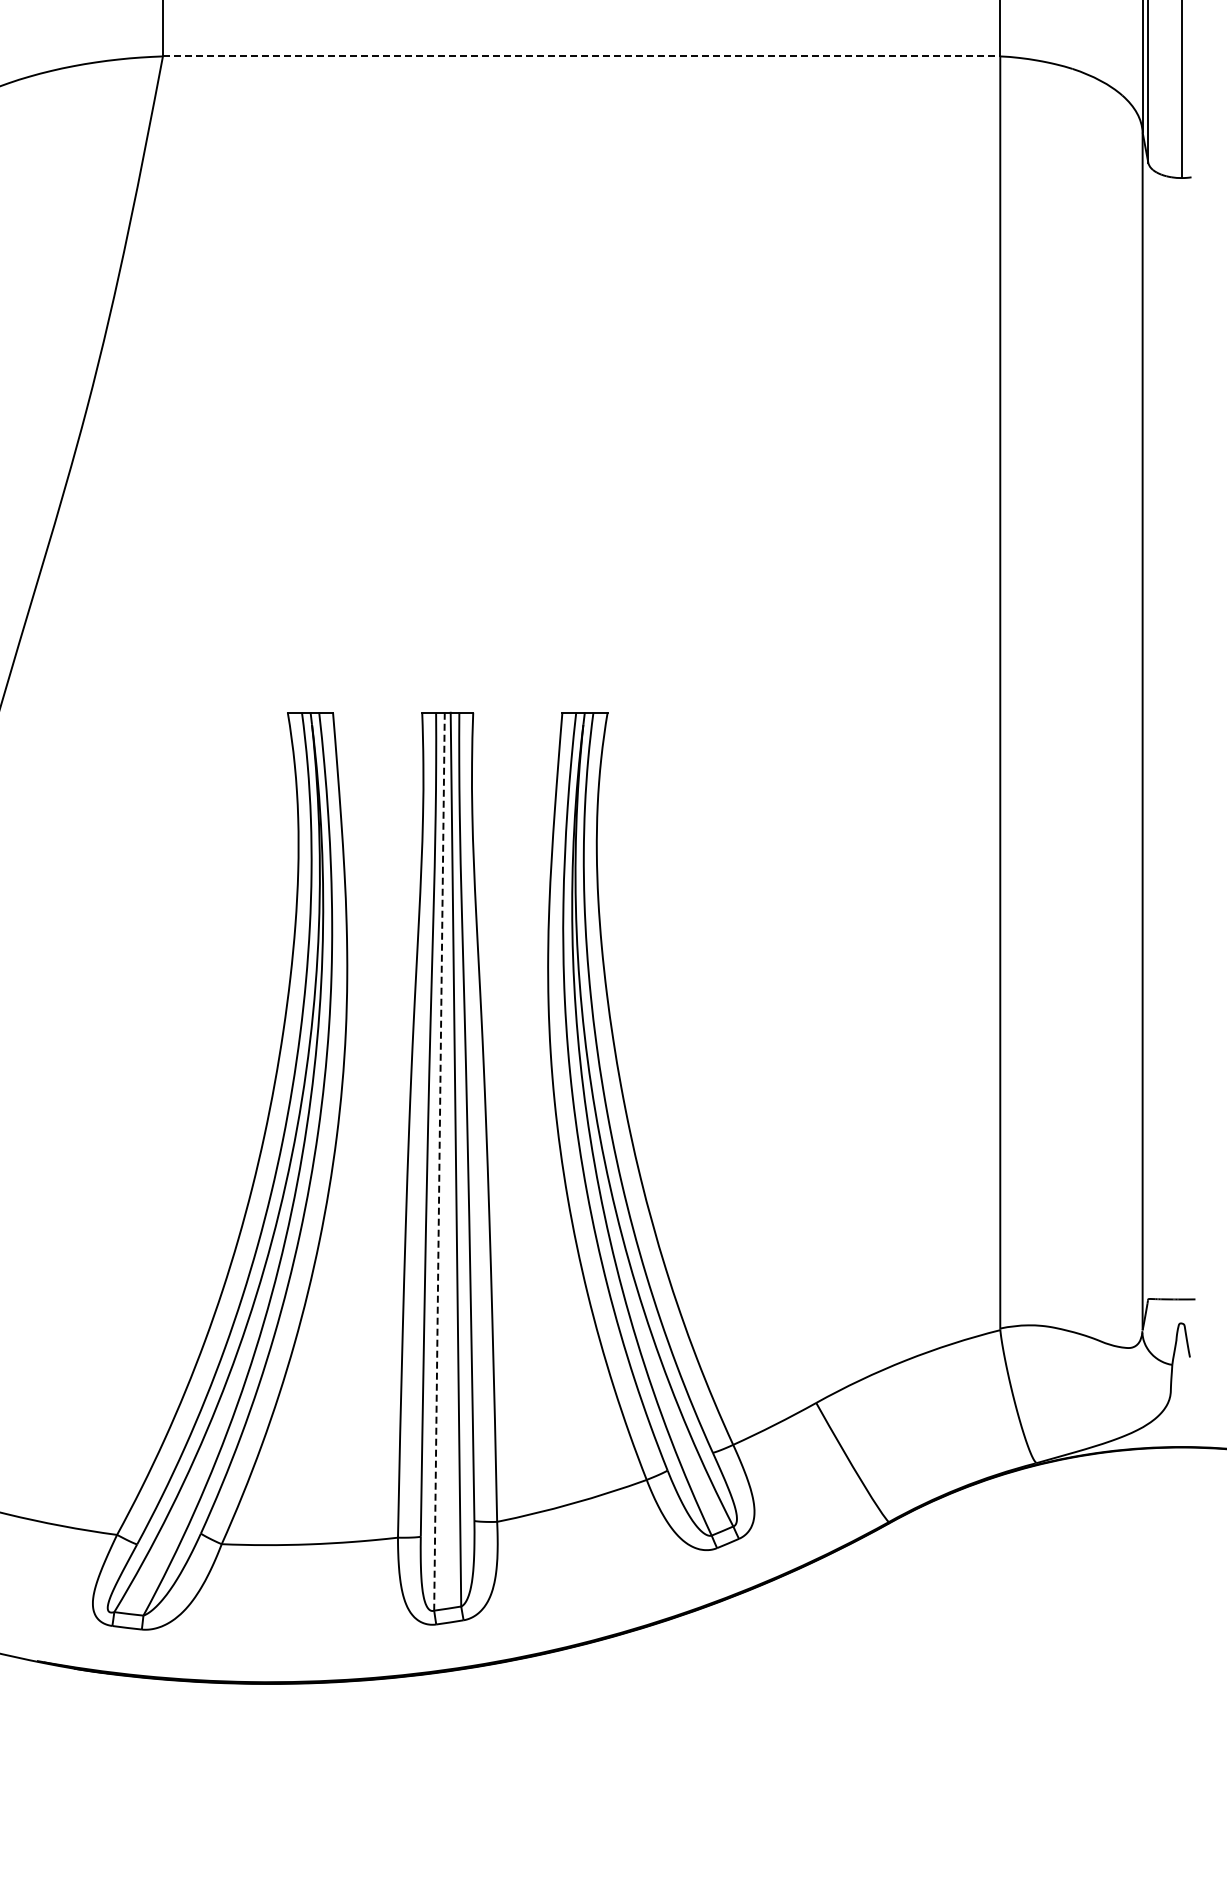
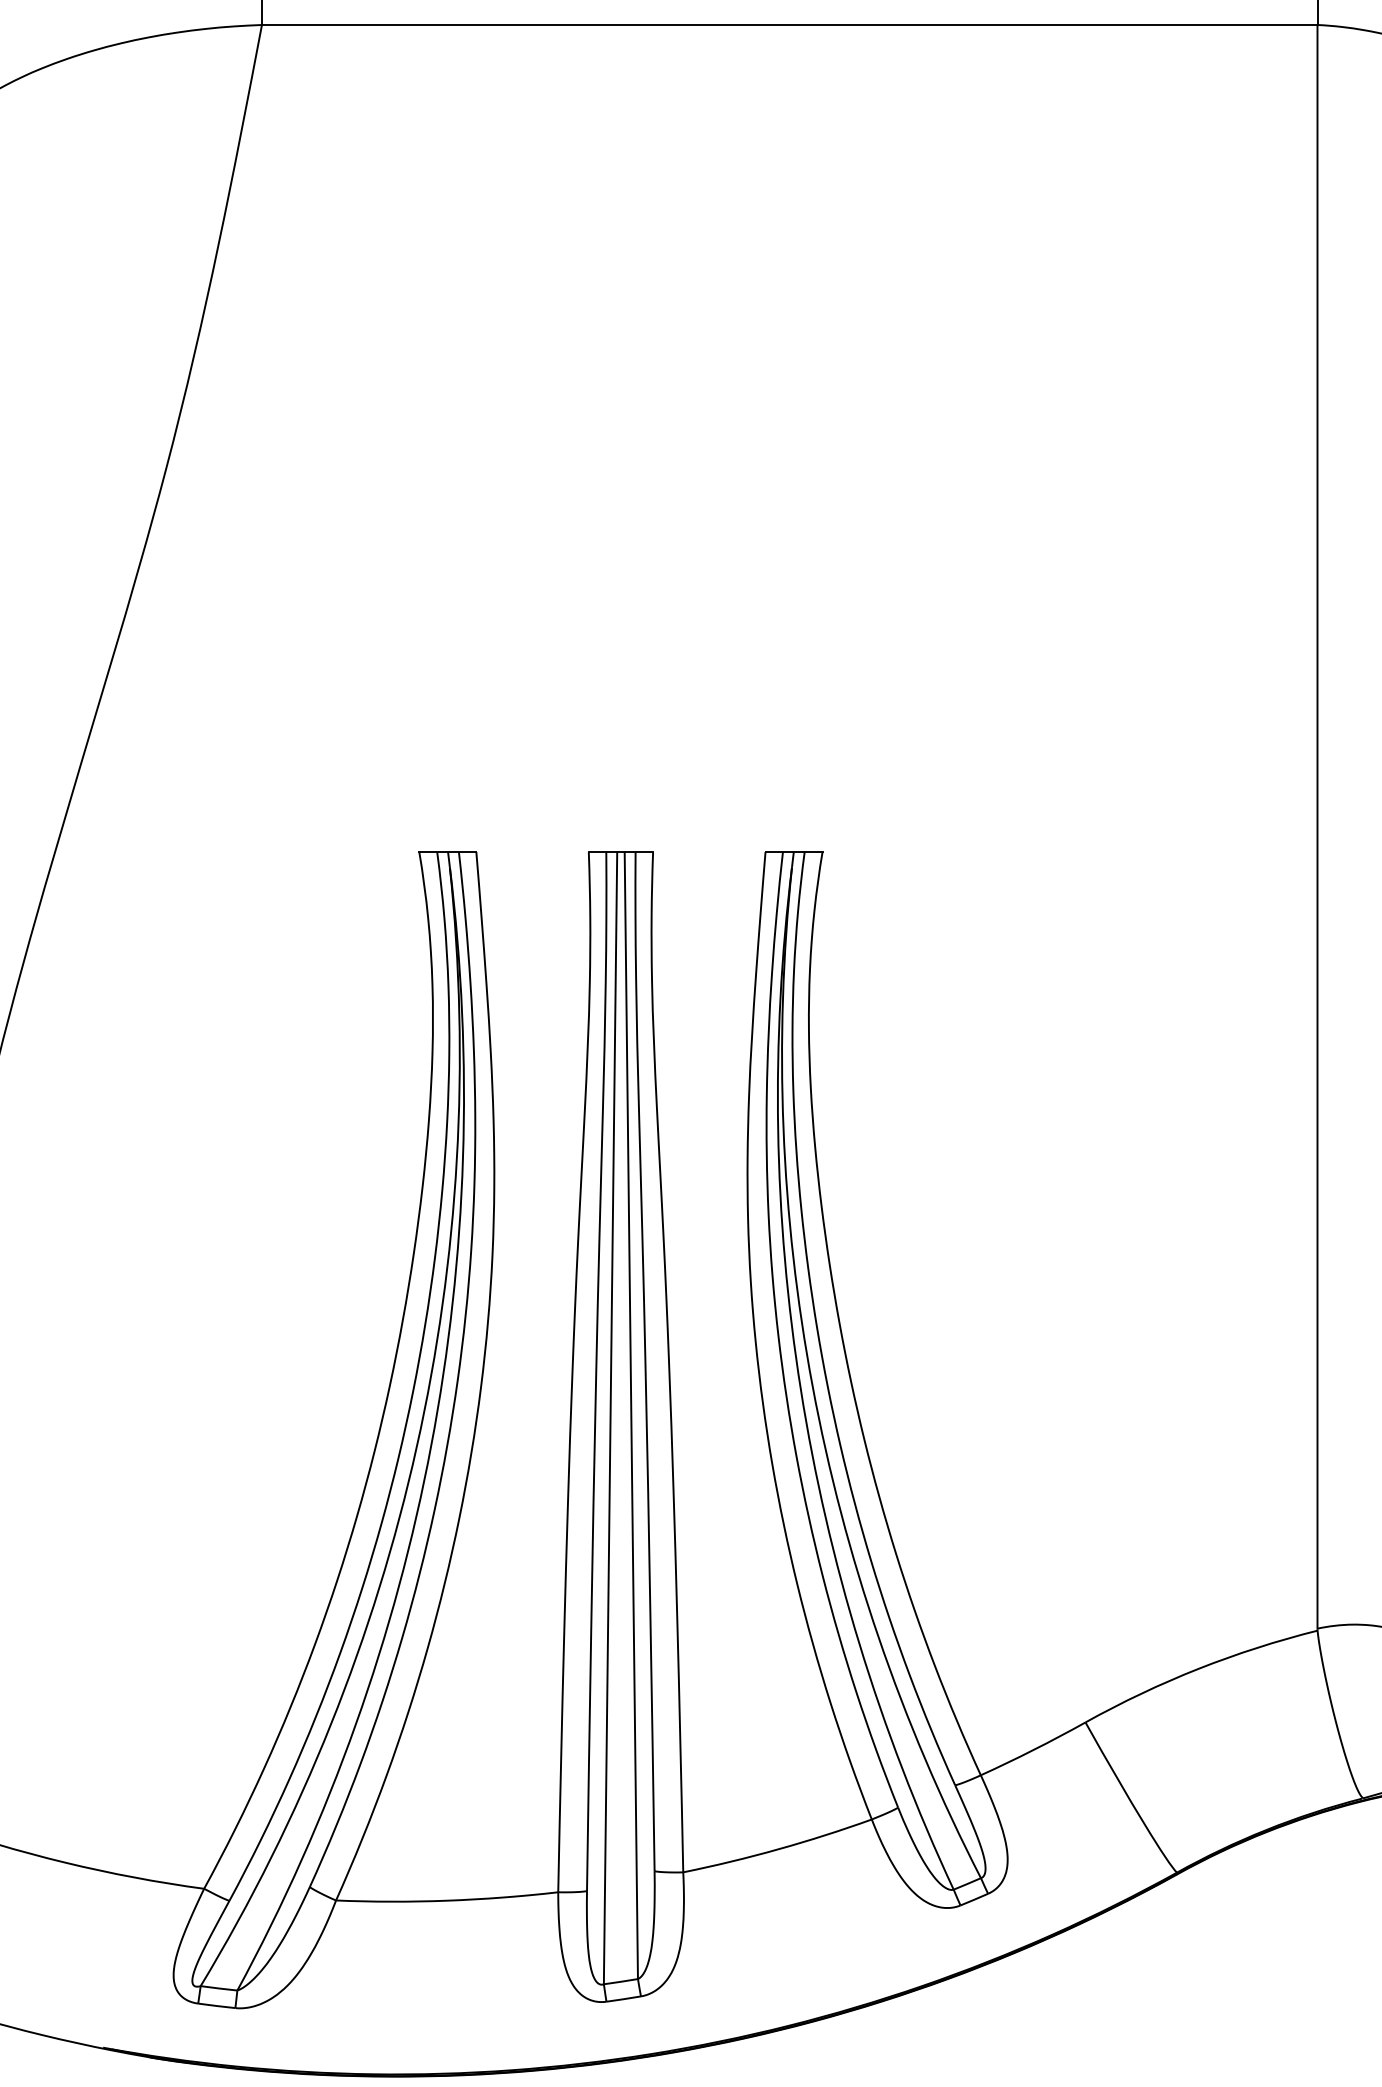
line: (581, 56) -> (789, 25), dashed -> solid
line: (439, 1161) -> (610, 1418), dashed -> solid

